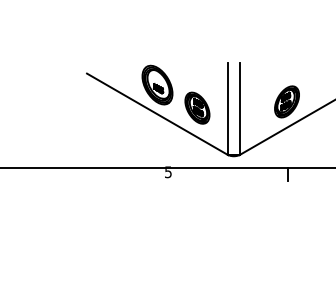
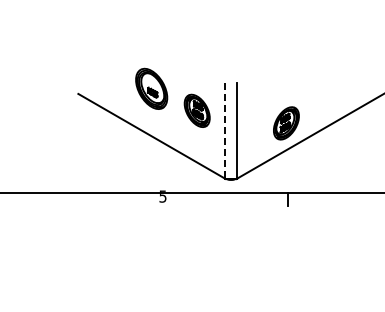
part: (157, 84) -> (151, 88), moved
part: (196, 107) -> (196, 110), moved
line: (228, 108) -> (225, 130), solid -> dashed

